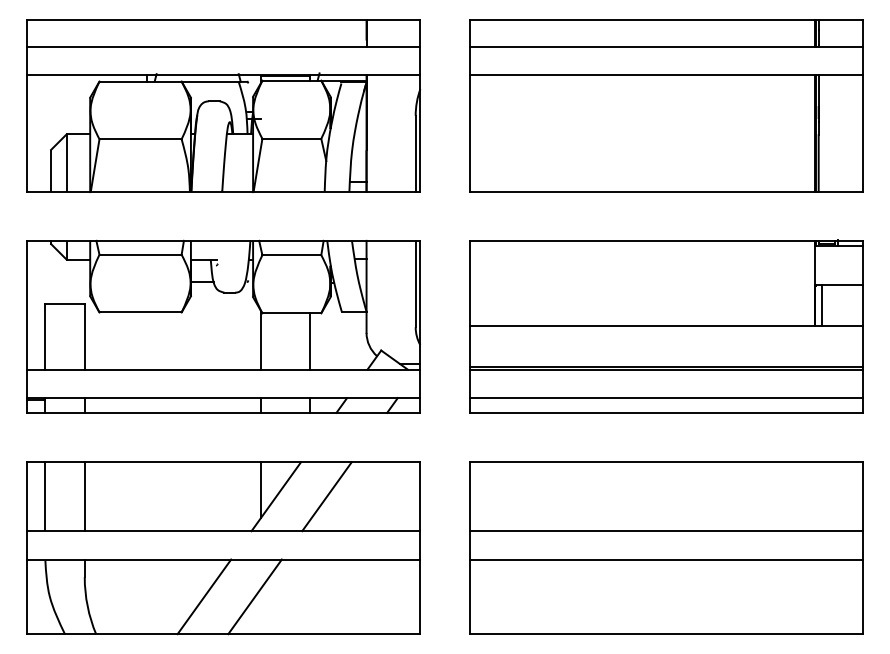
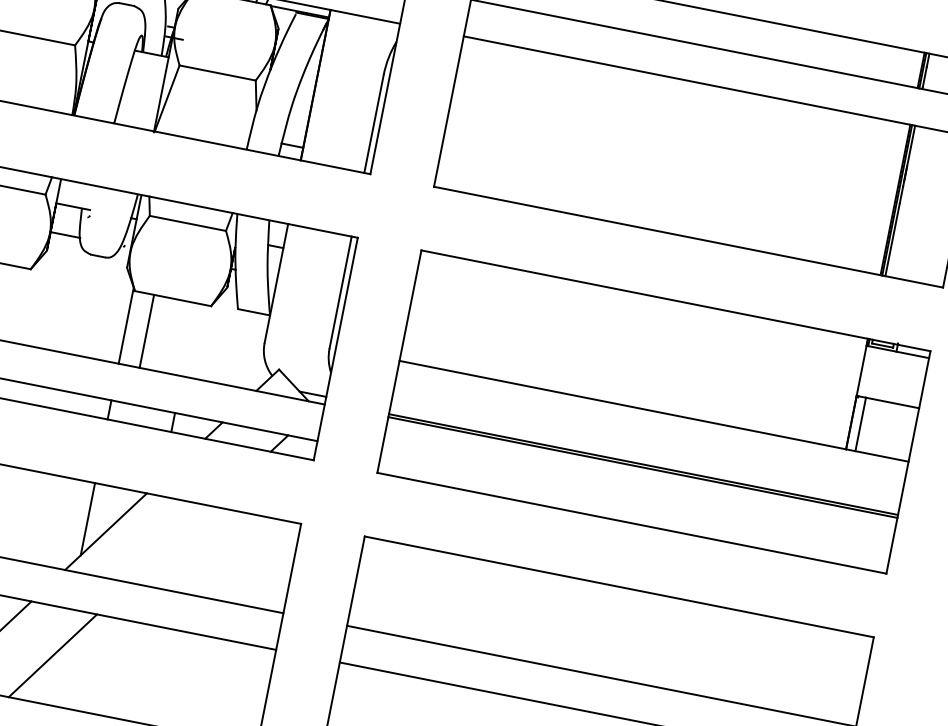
line: (310, 341) -> (147, 331), moved
line: (666, 398) -> (635, 504), removed
line: (326, 496) -> (170, 544), removed

